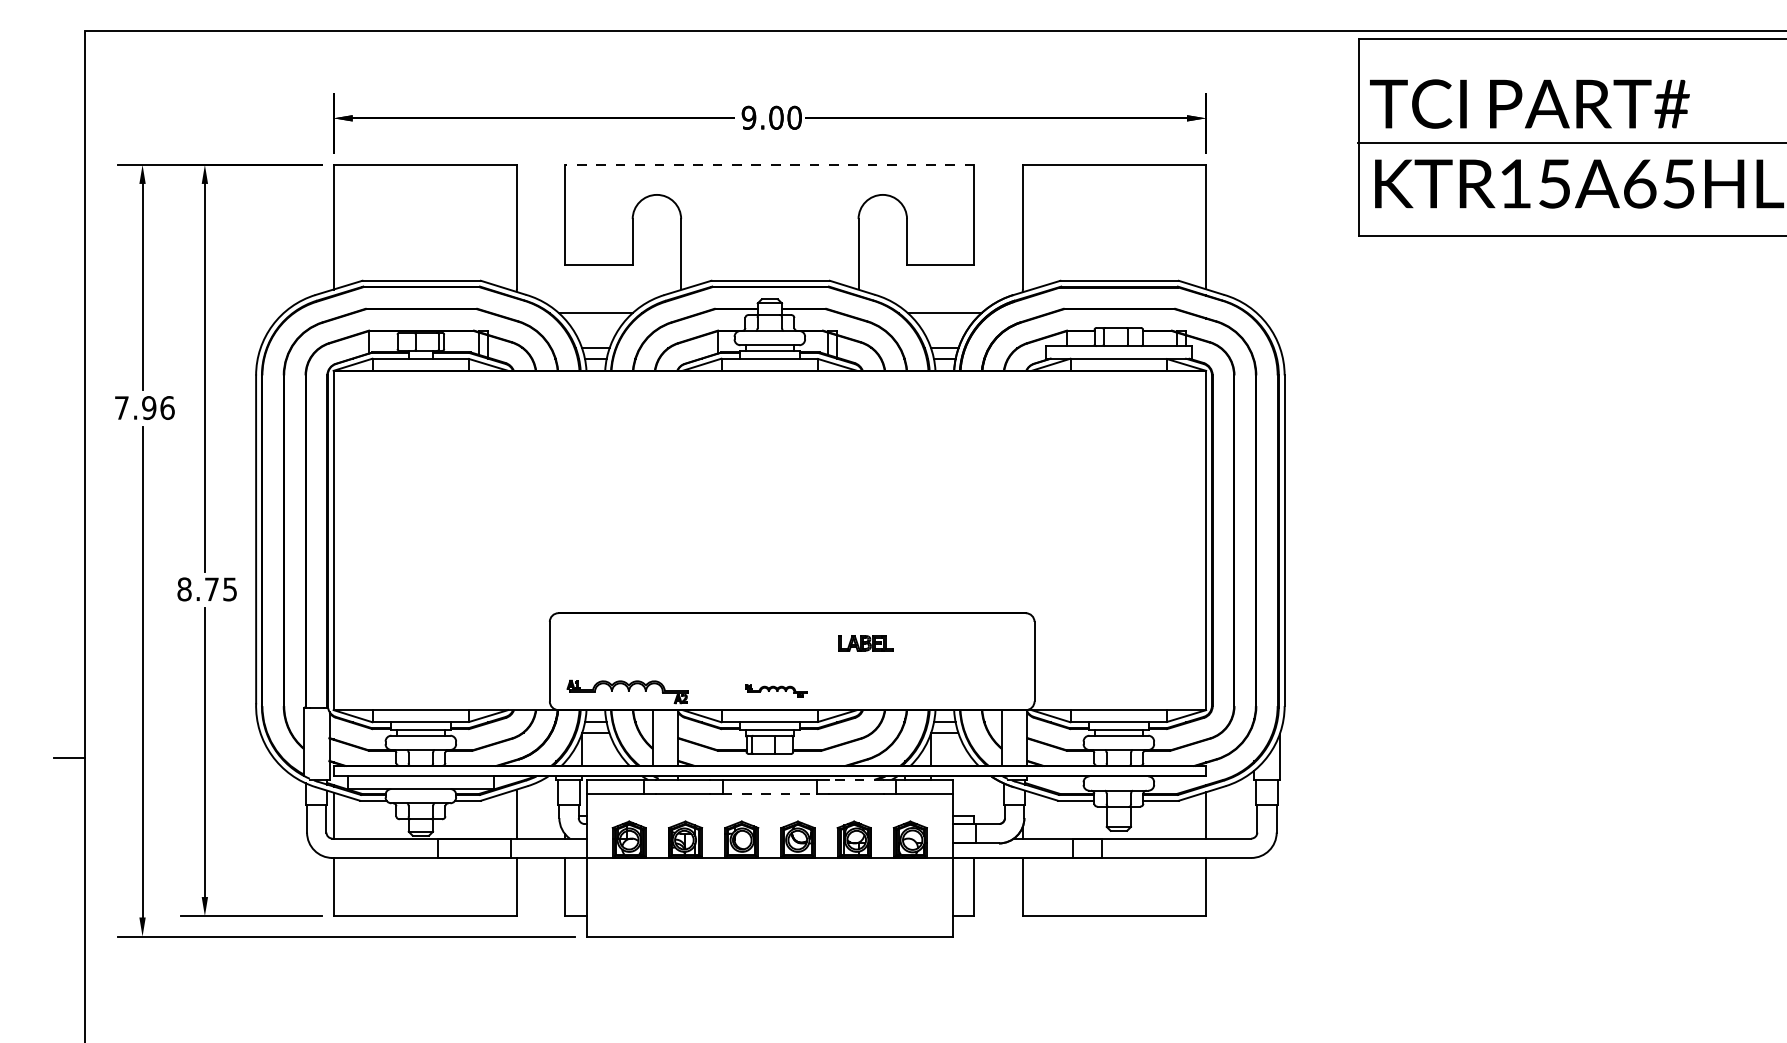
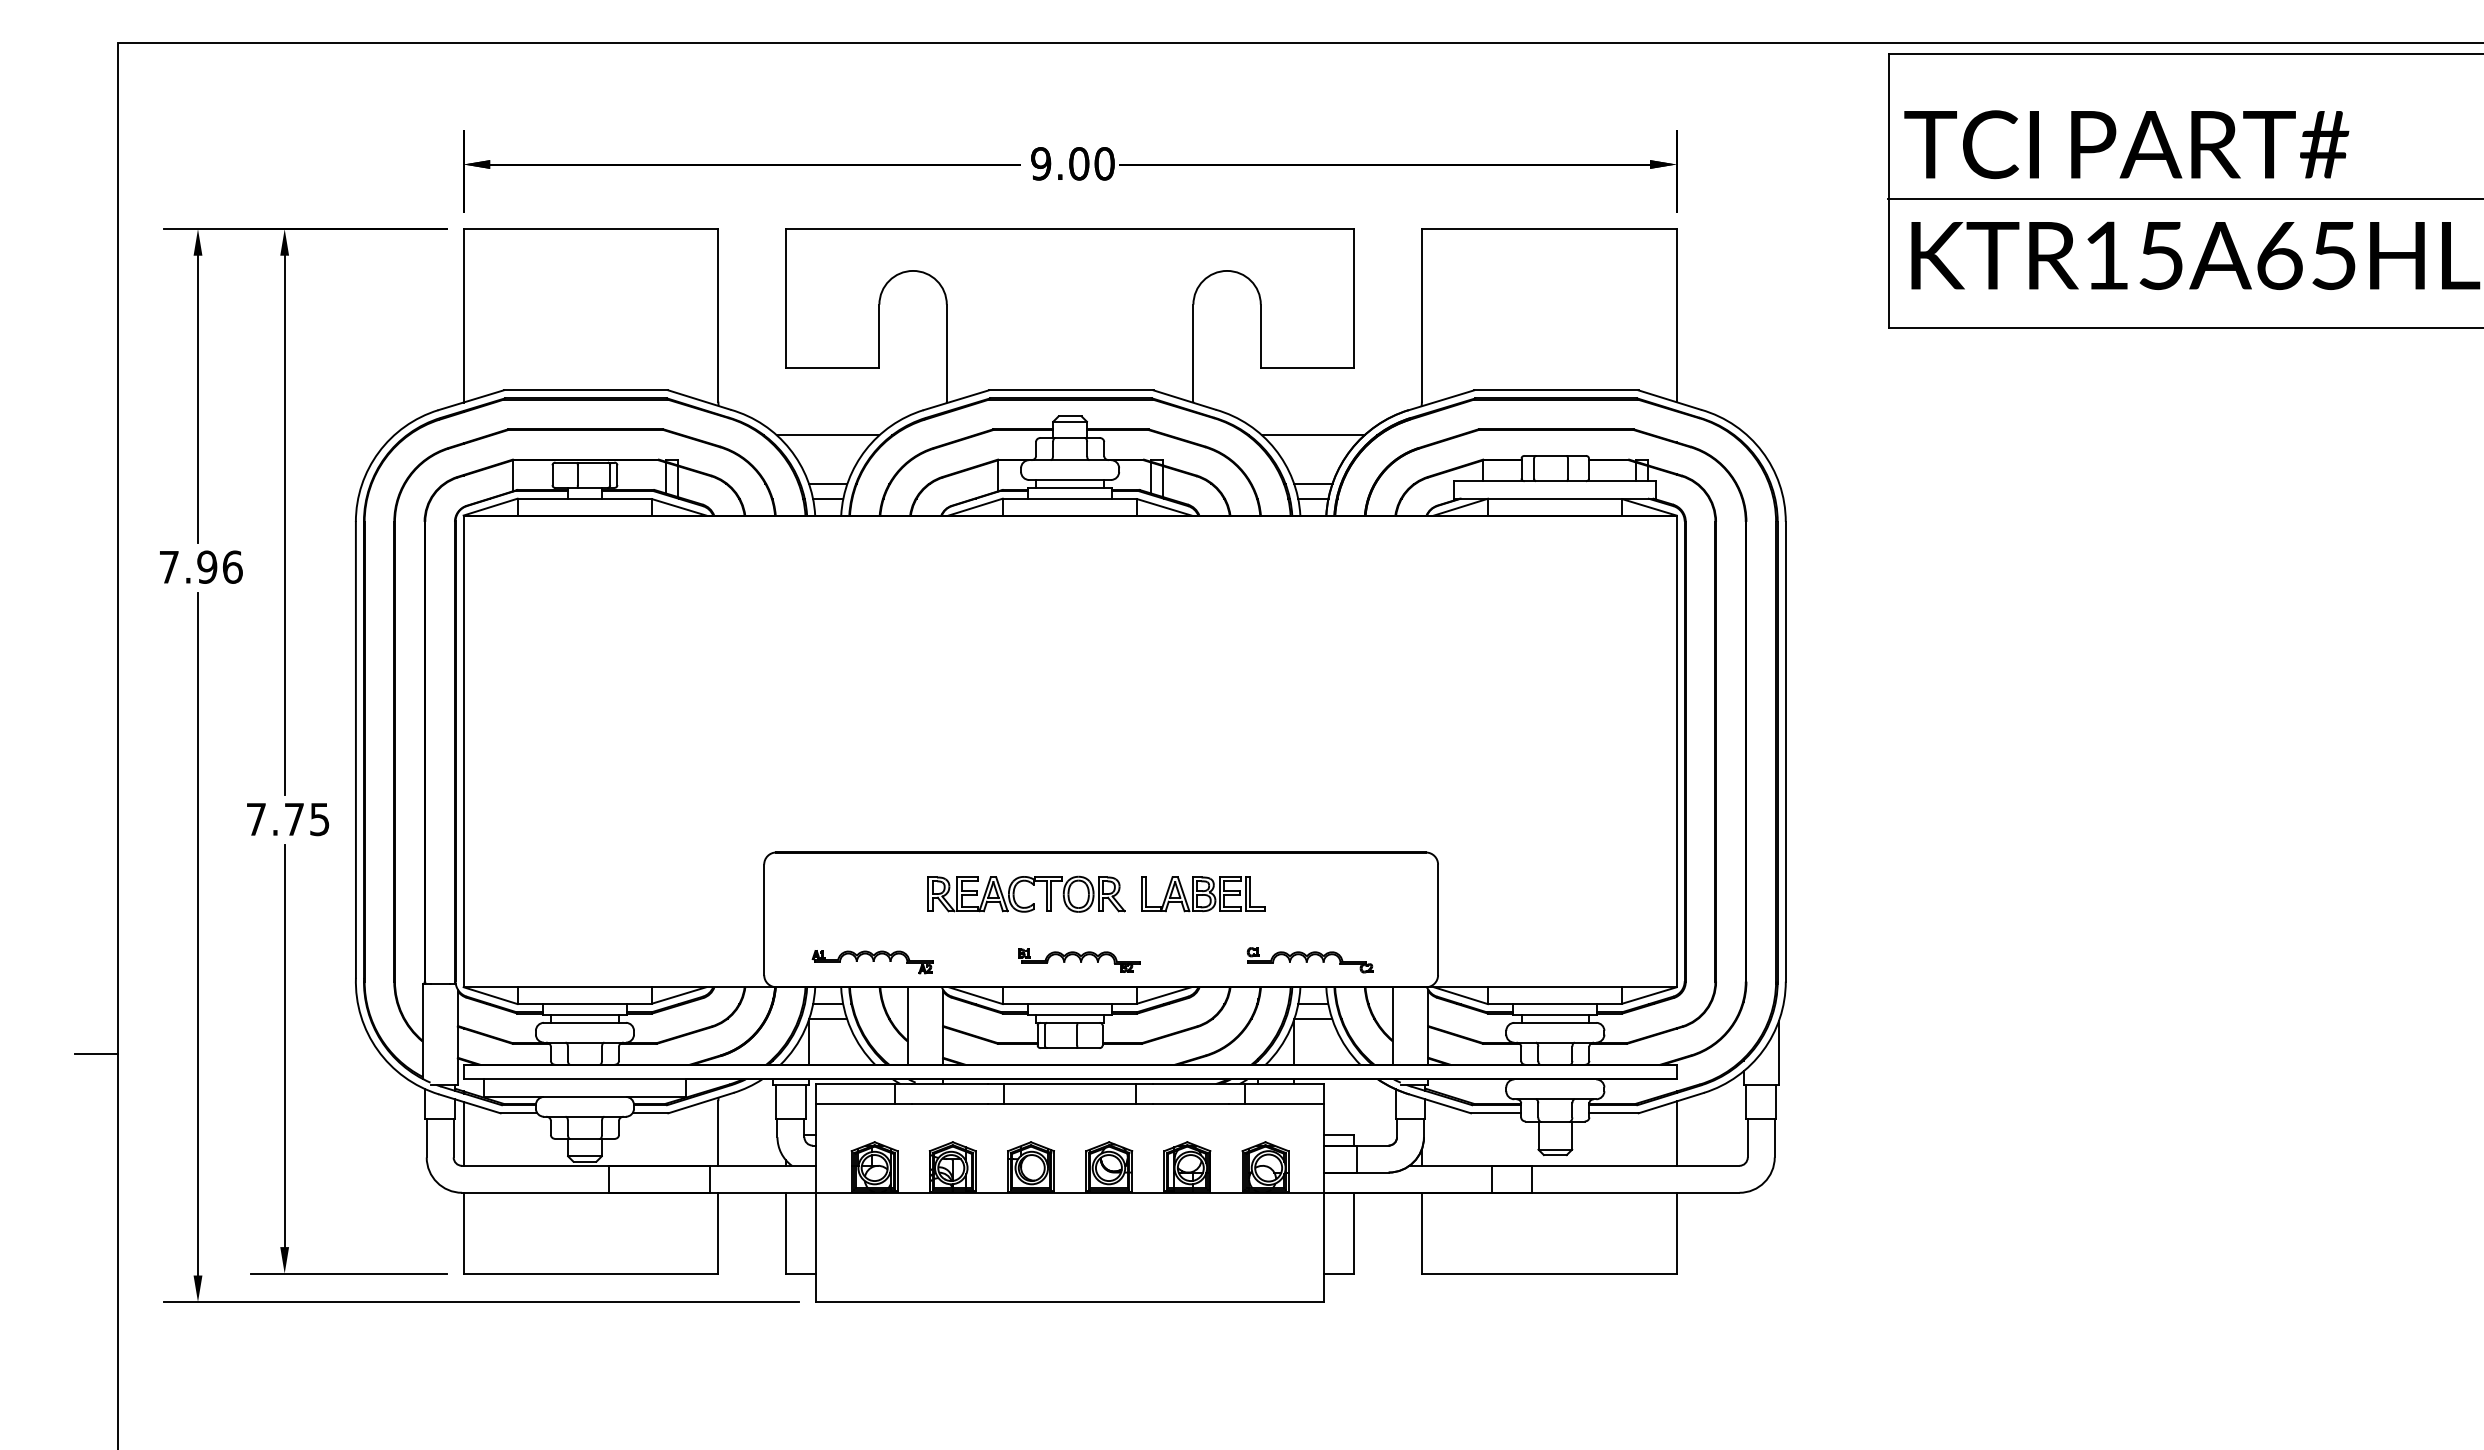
line: (769, 165) -> (1069, 229), dashed -> solid
text: (184, 589) -> (256, 819), 8.75 -> 7.75
part: (742, 636) -> (1031, 884), added
part: (865, 643) -> (1203, 894), size x1.67
part: (776, 690) -> (1079, 960), size x1.43
part: (942, 690) -> (1309, 960), added
part: (627, 692) -> (872, 962), size x0.71
line: (856, 780) -> (1190, 1084), dashed -> solid
line: (770, 793) -> (1070, 1103), dashed -> solid

